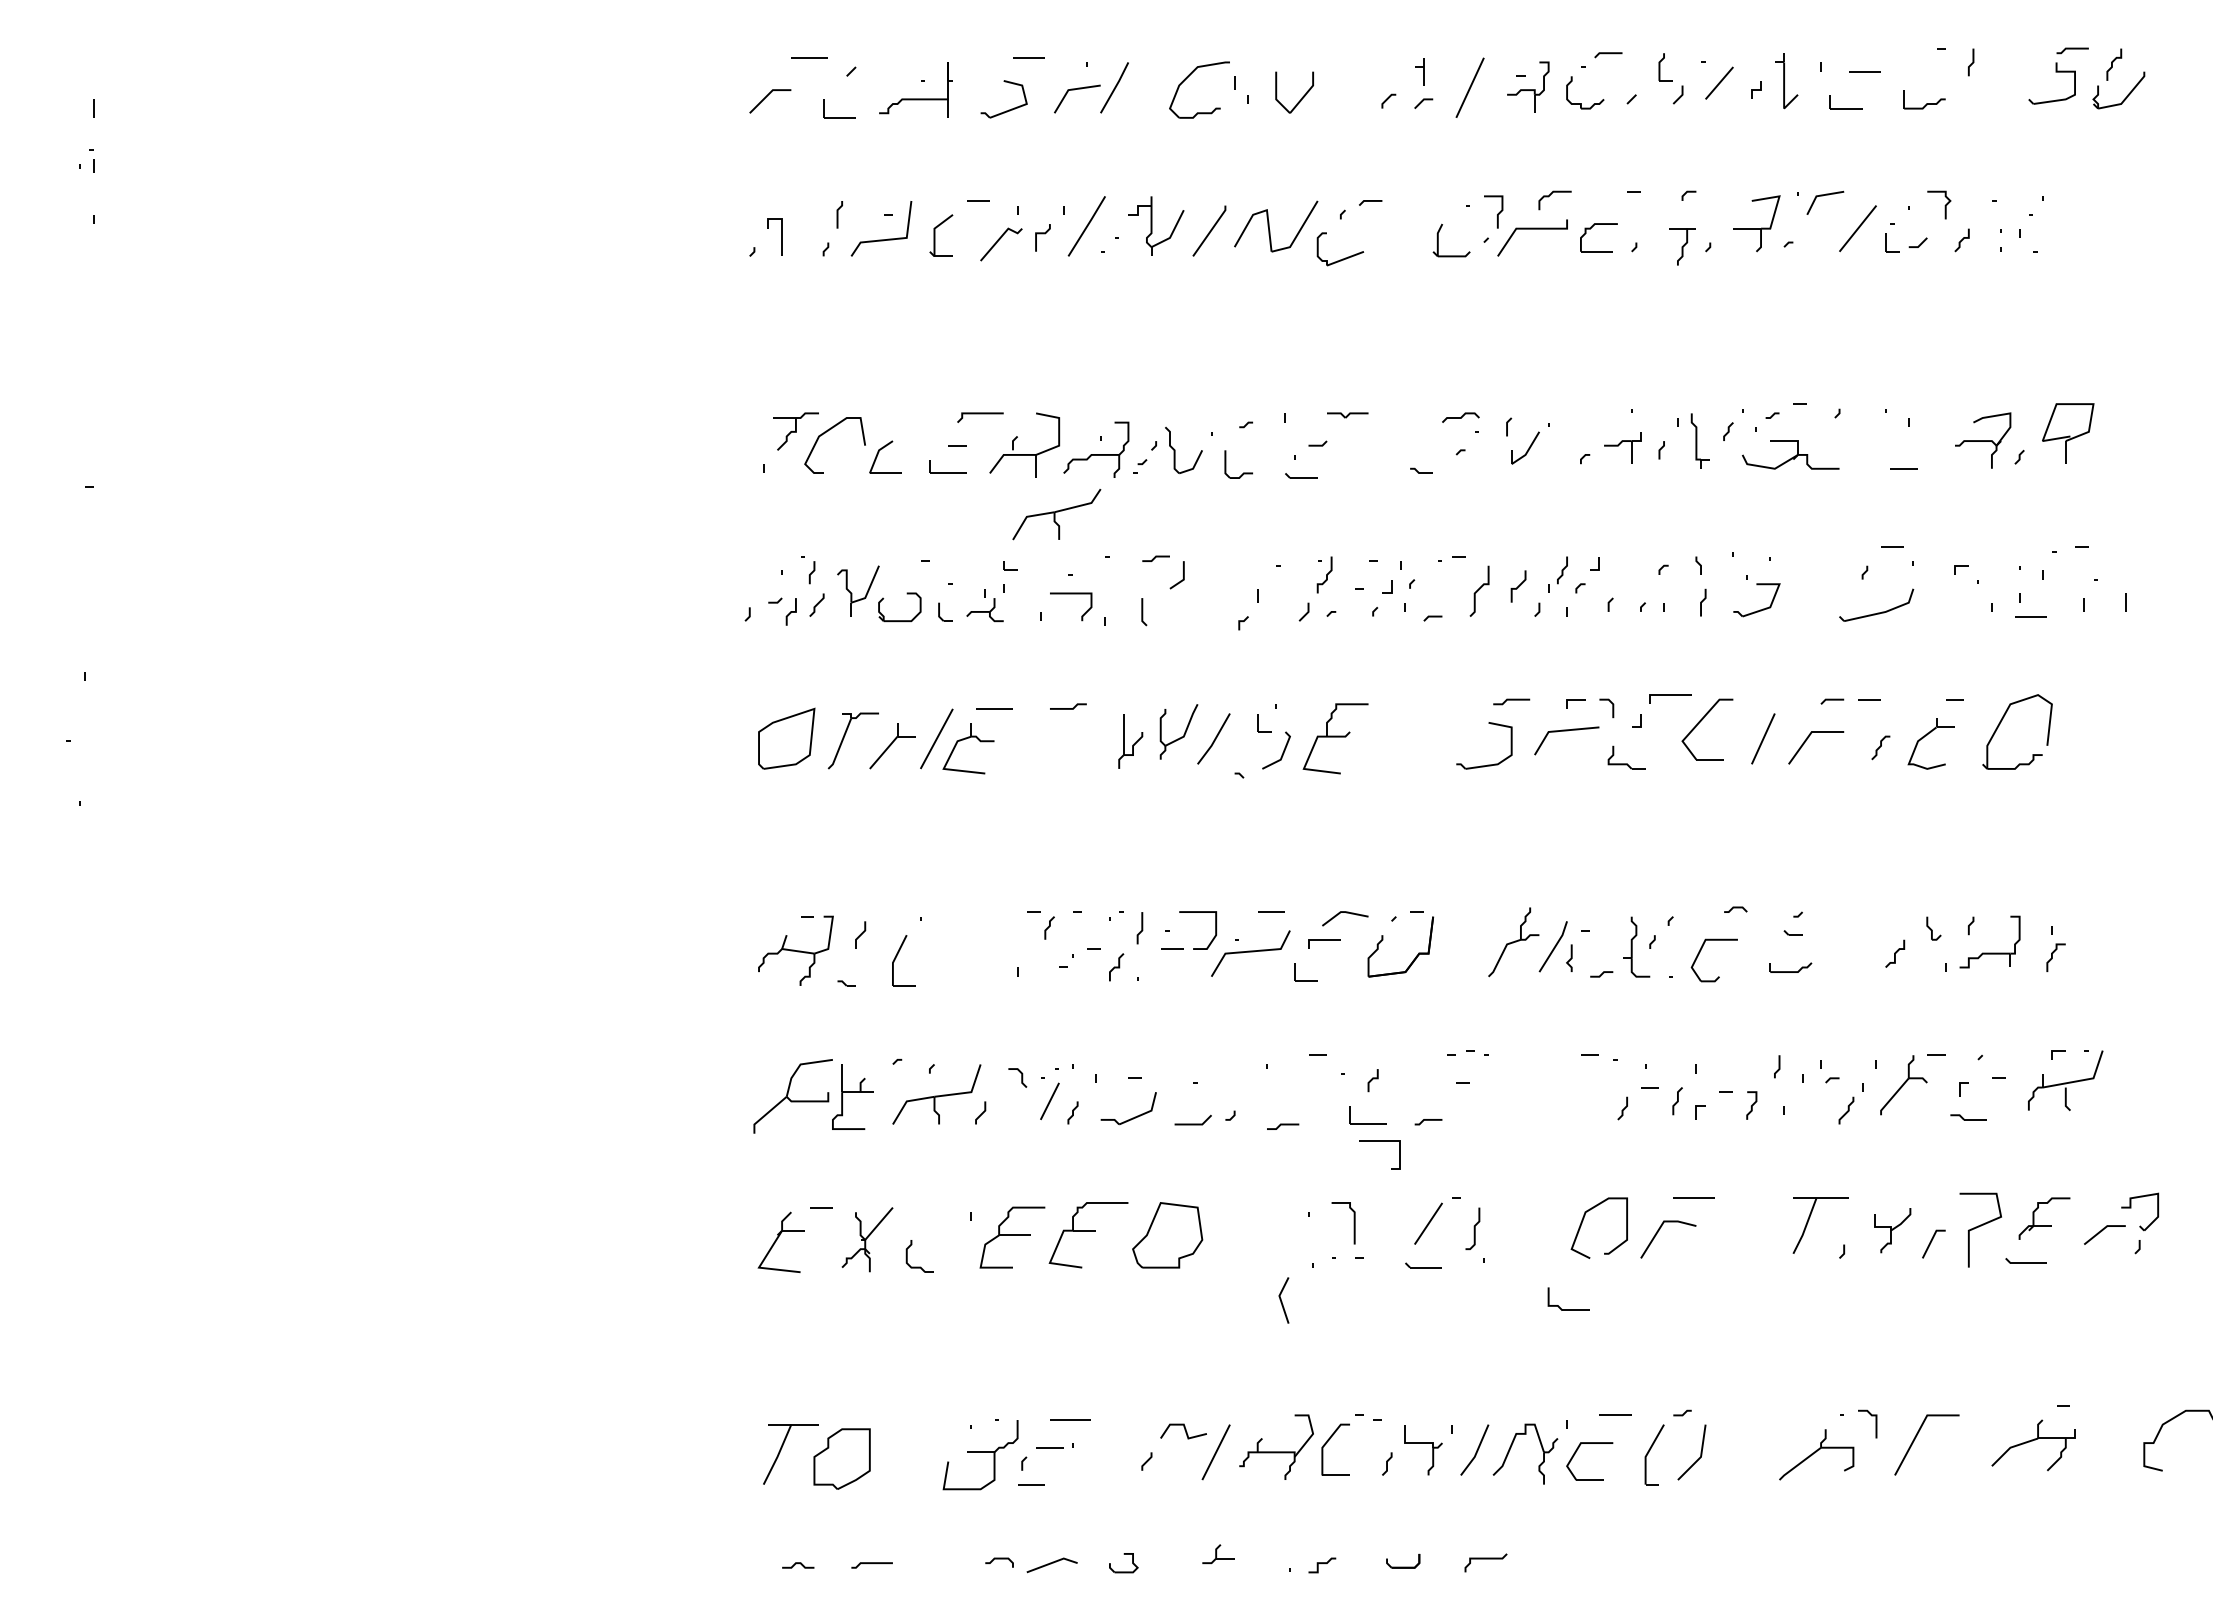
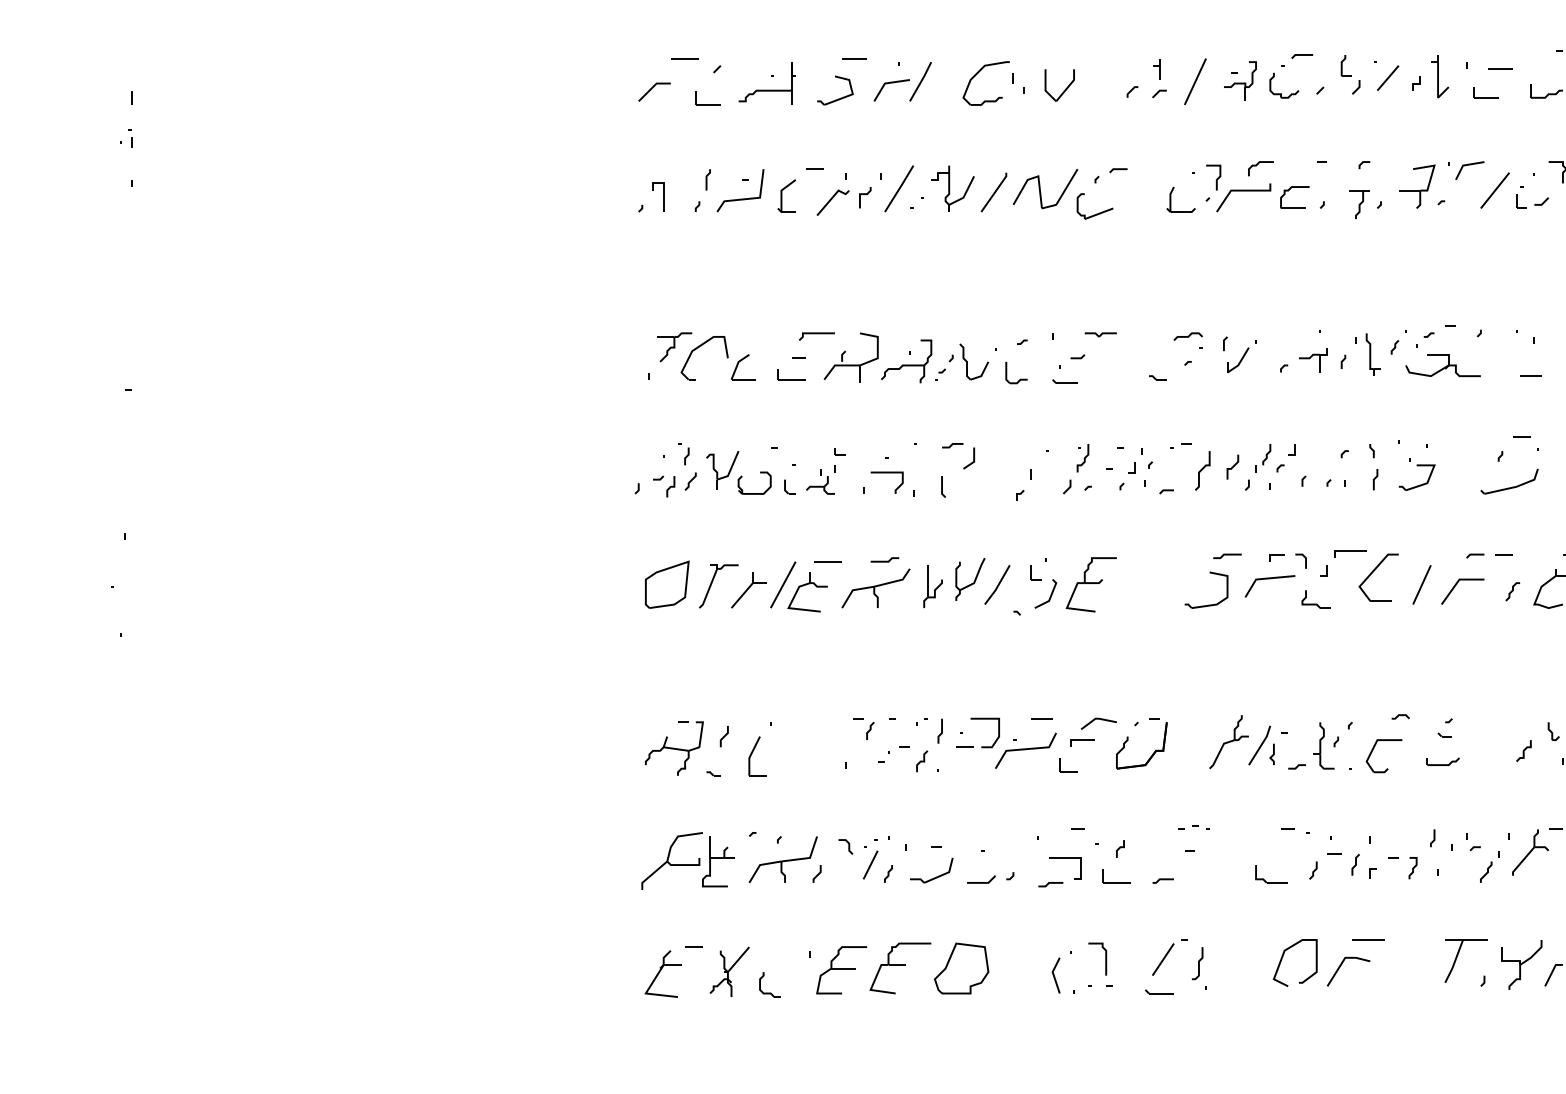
part: (1056, 514) -> (875, 588), moved
line: (1379, 1141) -> (1065, 858), moved
part: (1892, 1230) -> (1521, 964), size x1.43
line: (1282, 1301) -> (1055, 976), moved
part: (1568, 1309) -> (1271, 882), moved

